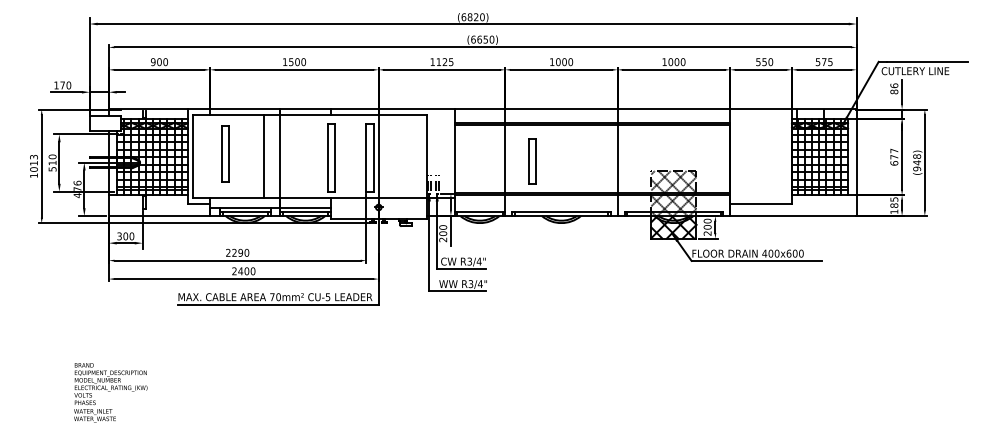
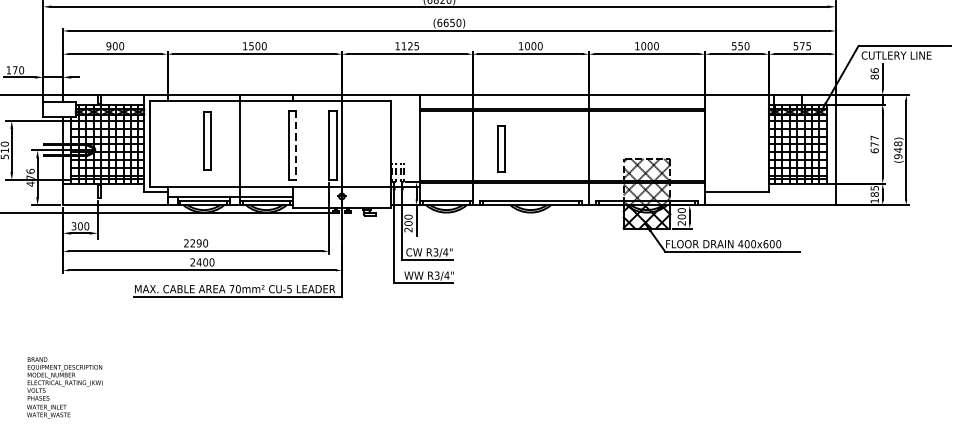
part: (225, 153) -> (207, 140), moved
line: (263, 156) -> (222, 143), removed
line: (334, 158) -> (296, 145), solid -> dashed

